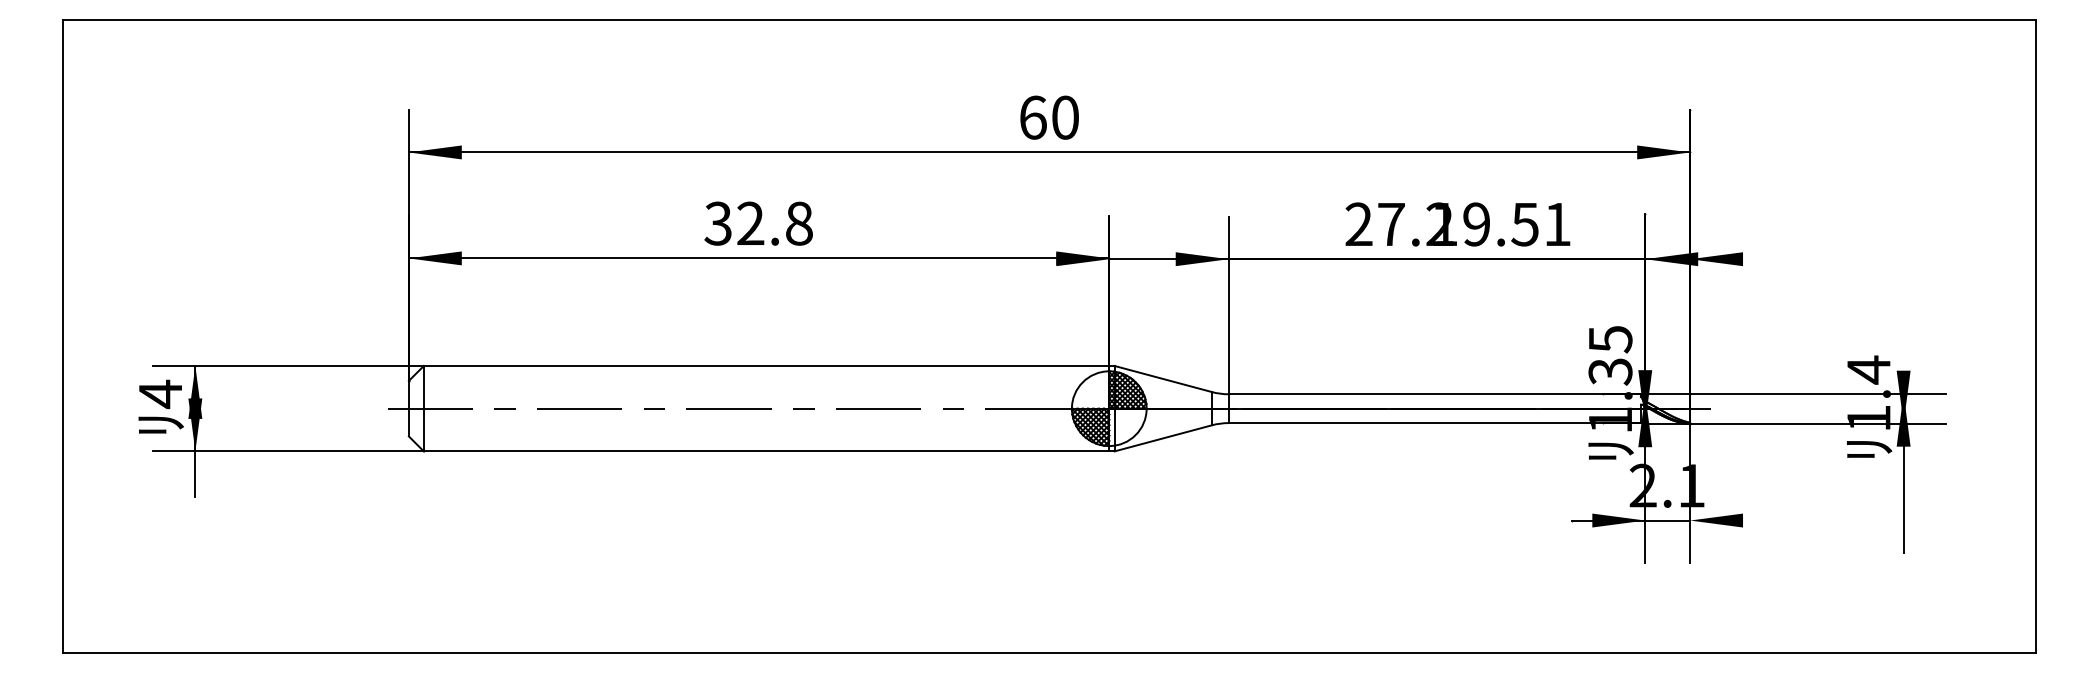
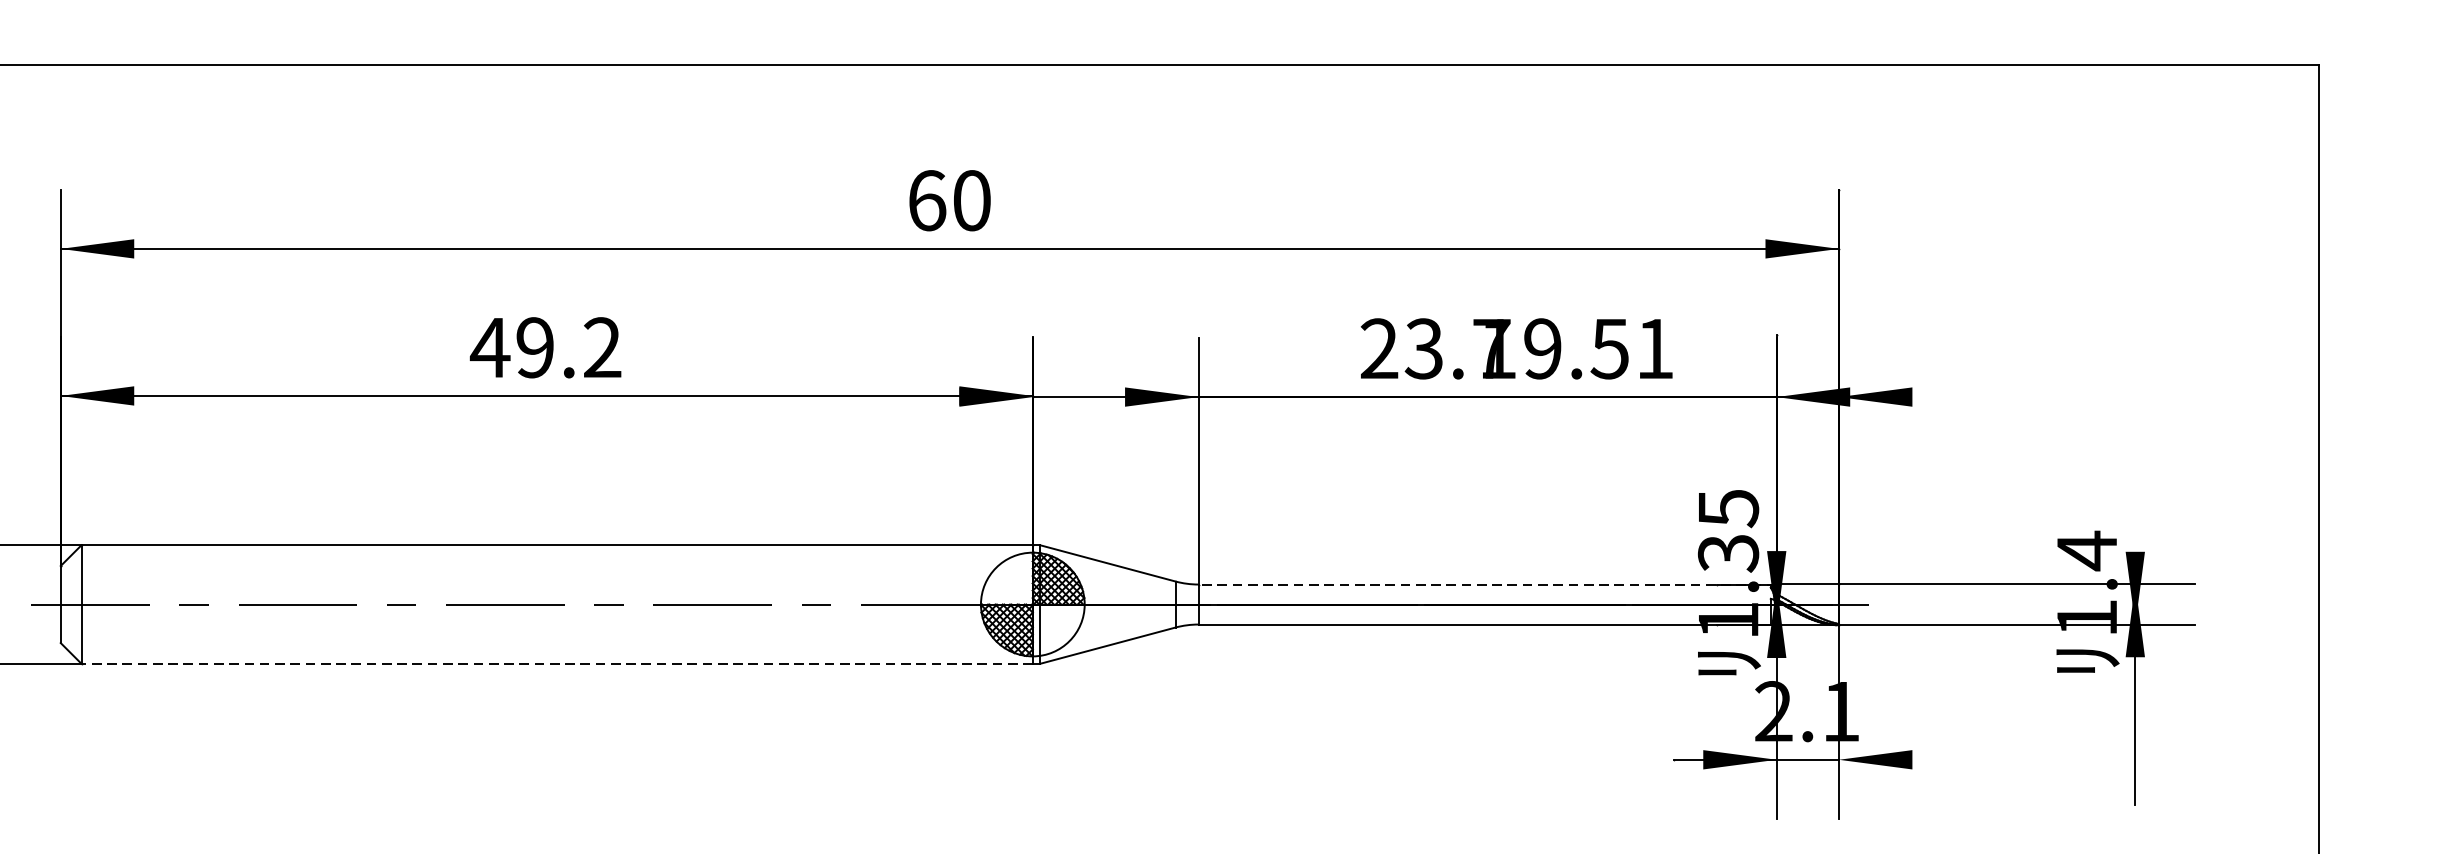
text: (757, 223) -> (544, 347), 32.8 -> 49.2
text: (1415, 224) -> (1457, 348), 27.2 -> 23.7
line: (1436, 394) -> (1486, 584), solid -> dashed
line: (766, 451) -> (557, 663), solid -> dashed

